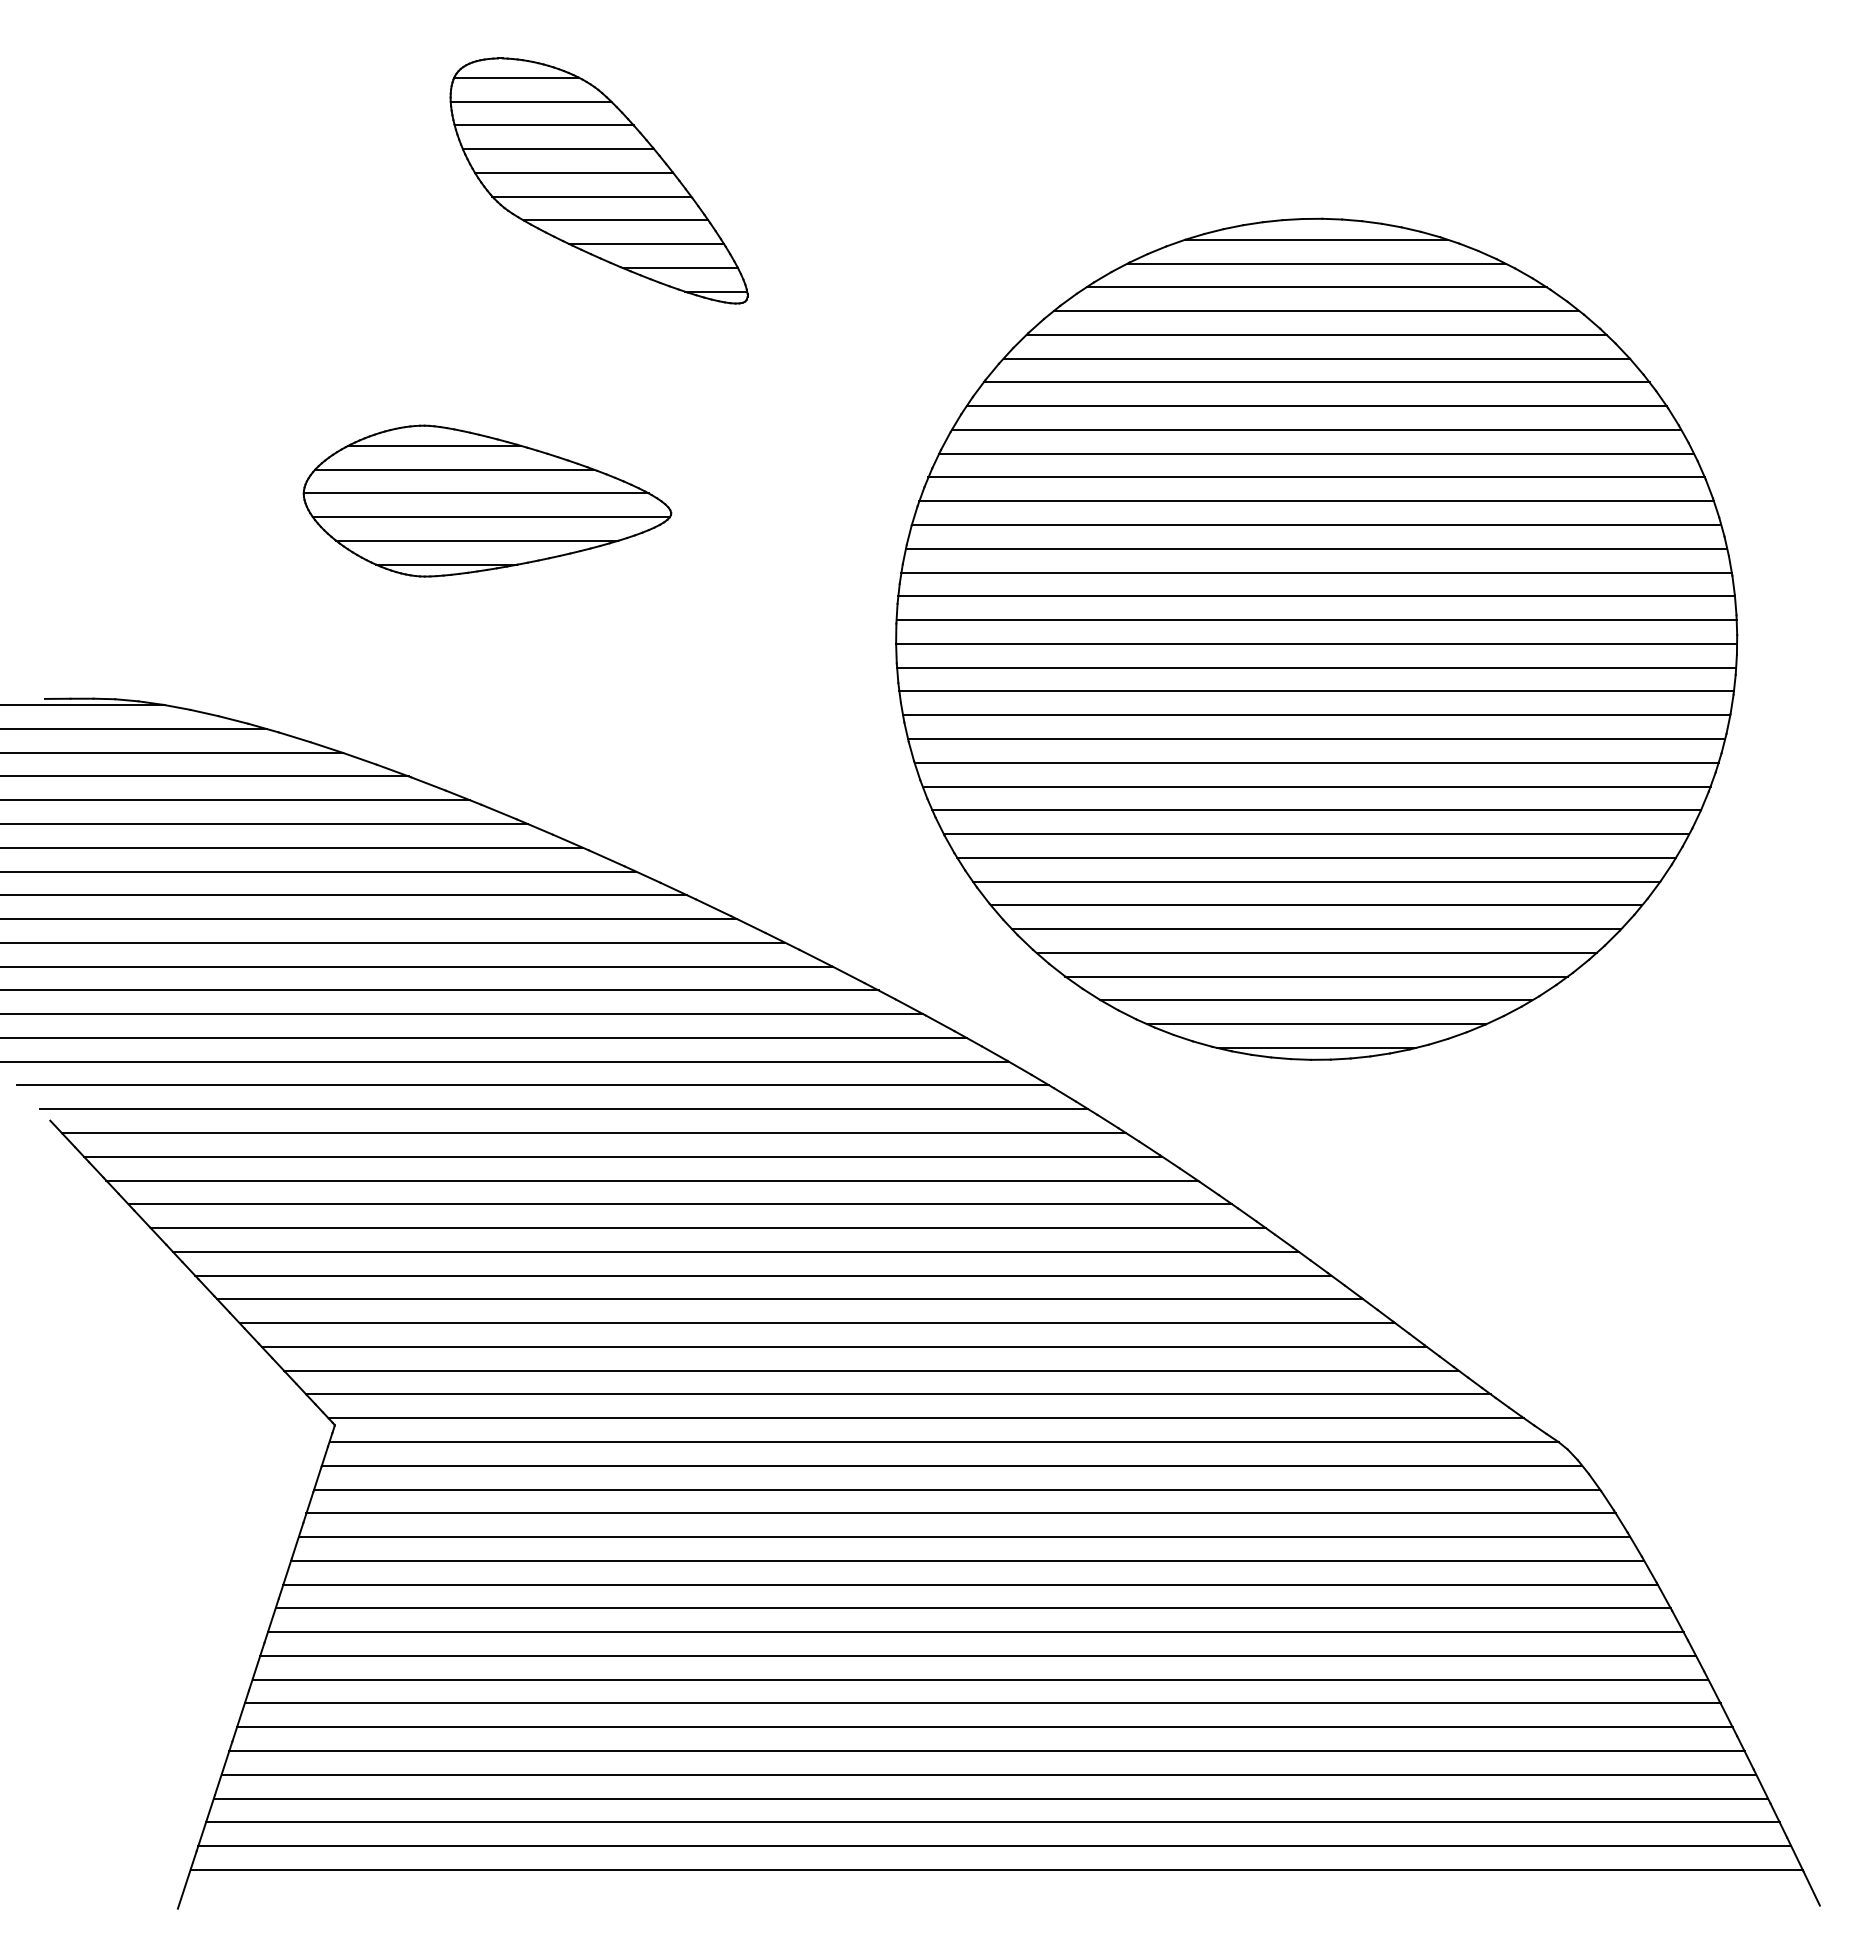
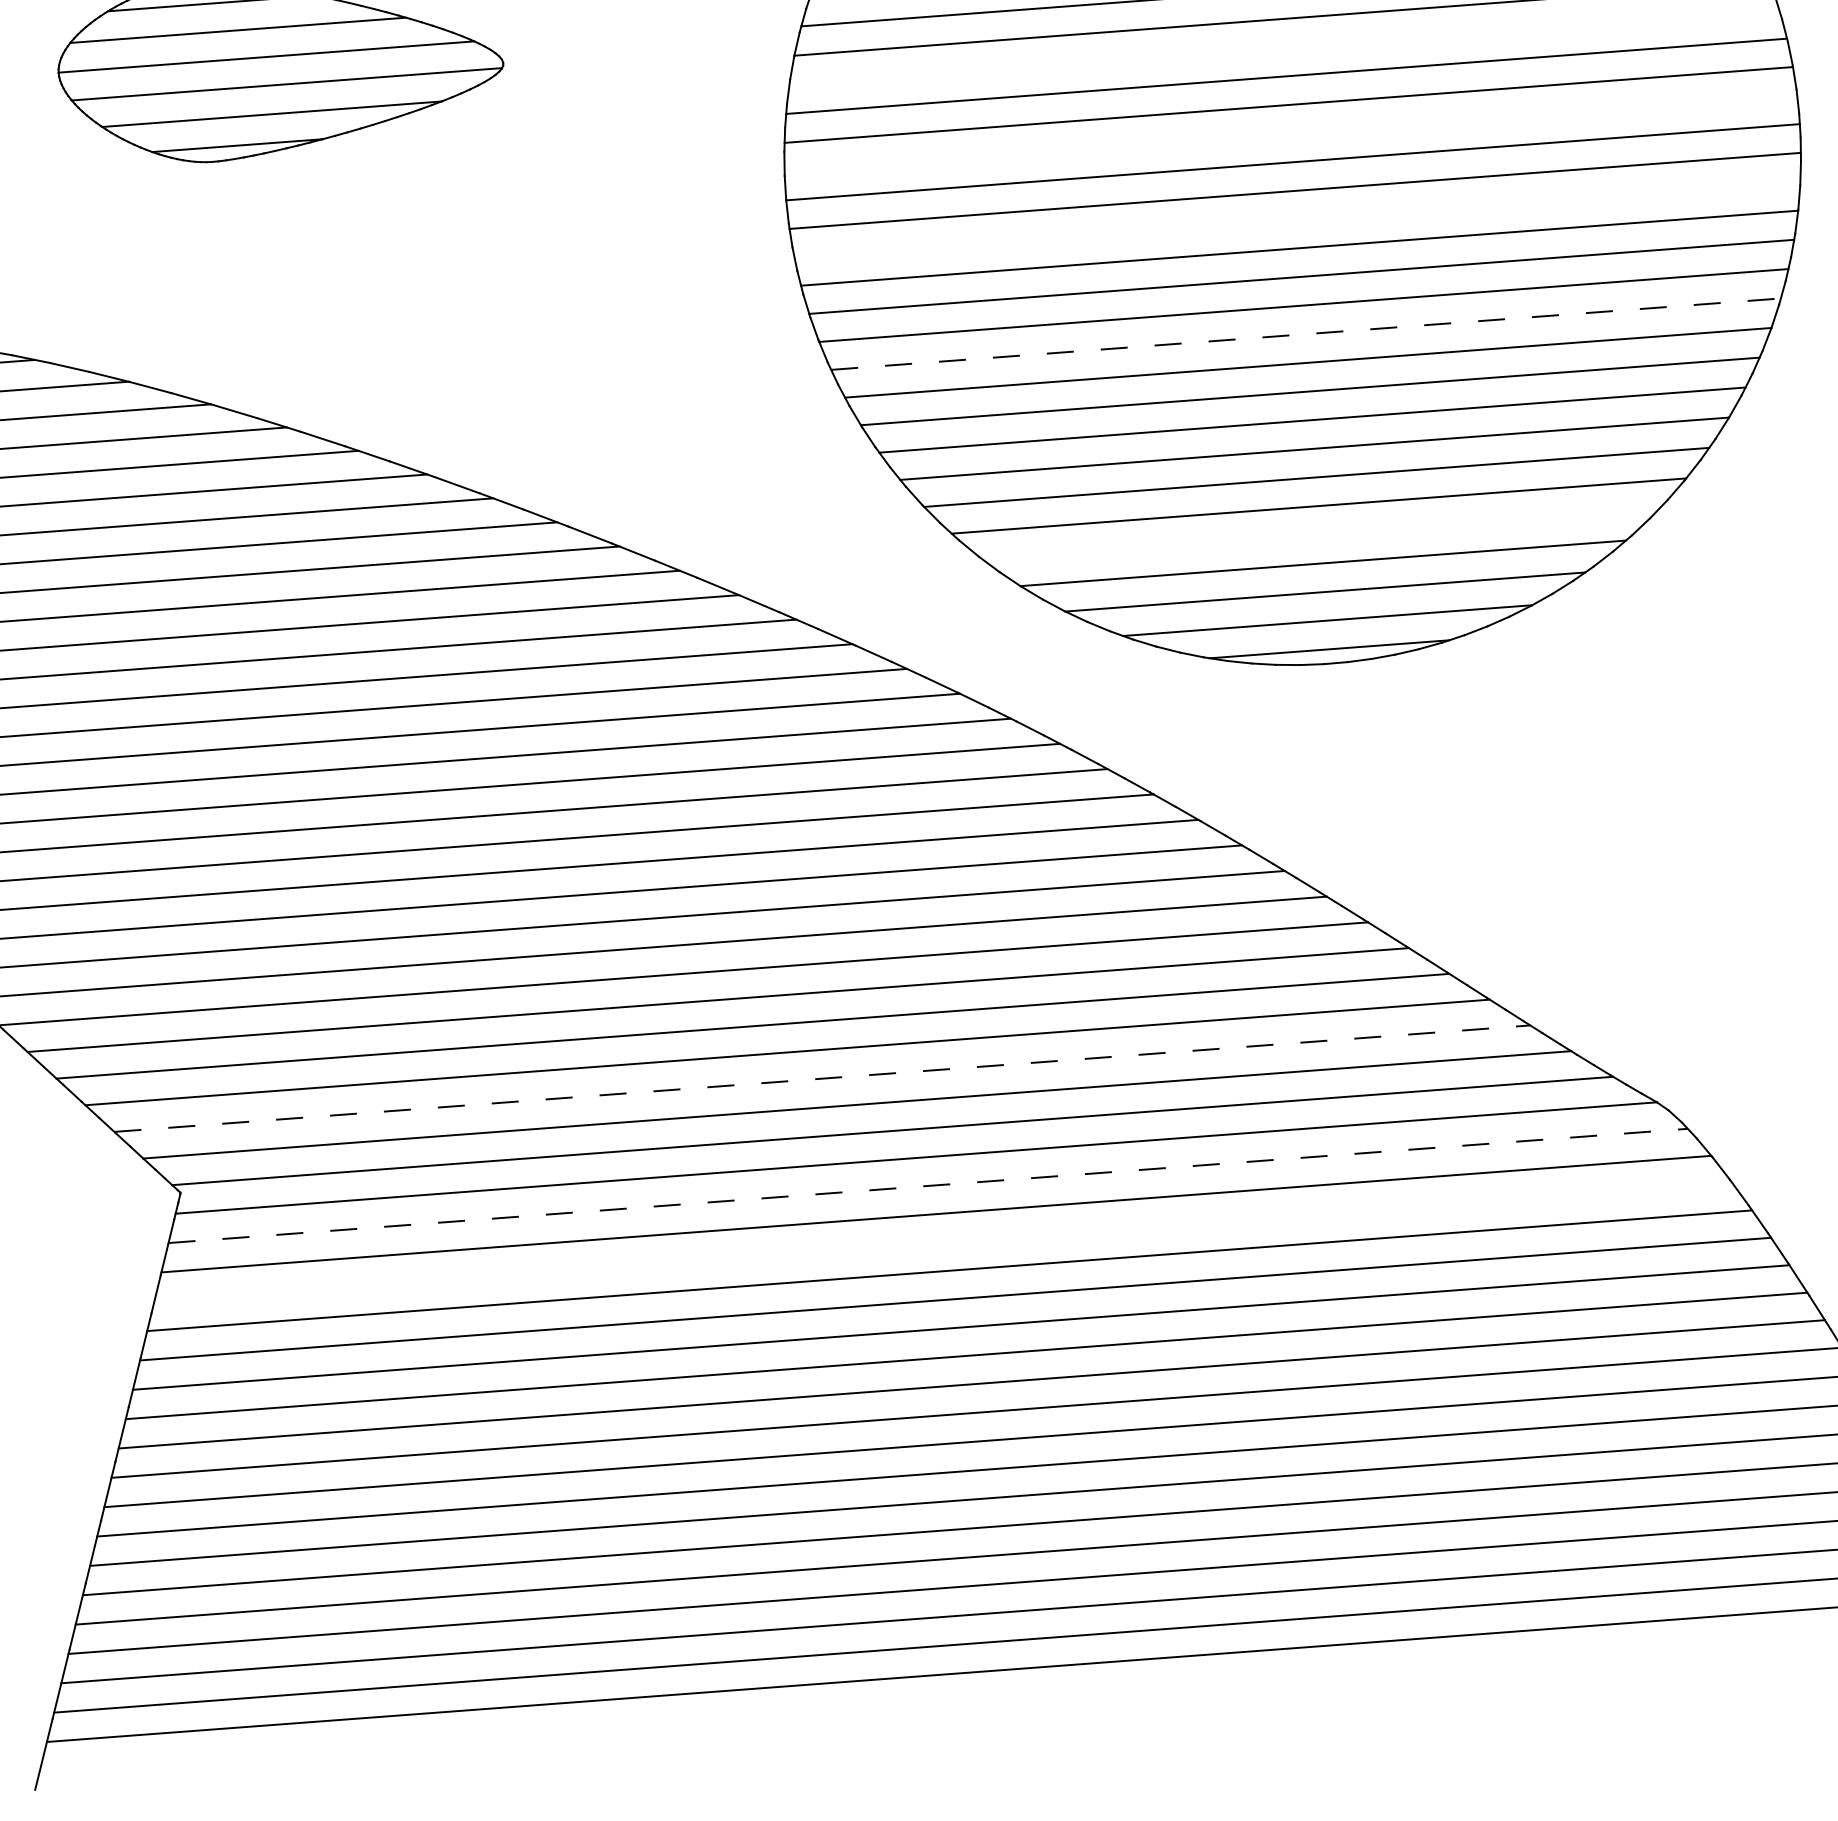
line: (1316, 548) -> (1284, 47), removed
line: (1316, 620) -> (1290, 134), removed
line: (1316, 691) -> (1297, 219), removed
line: (1316, 786) -> (1305, 334), solid -> dashed
line: (1316, 952) -> (1320, 534), removed
line: (871, 1370) -> (822, 1078), solid -> dashed
line: (952, 1465) -> (928, 1185), solid -> dashed
line: (960, 1513) -> (942, 1242), removed

